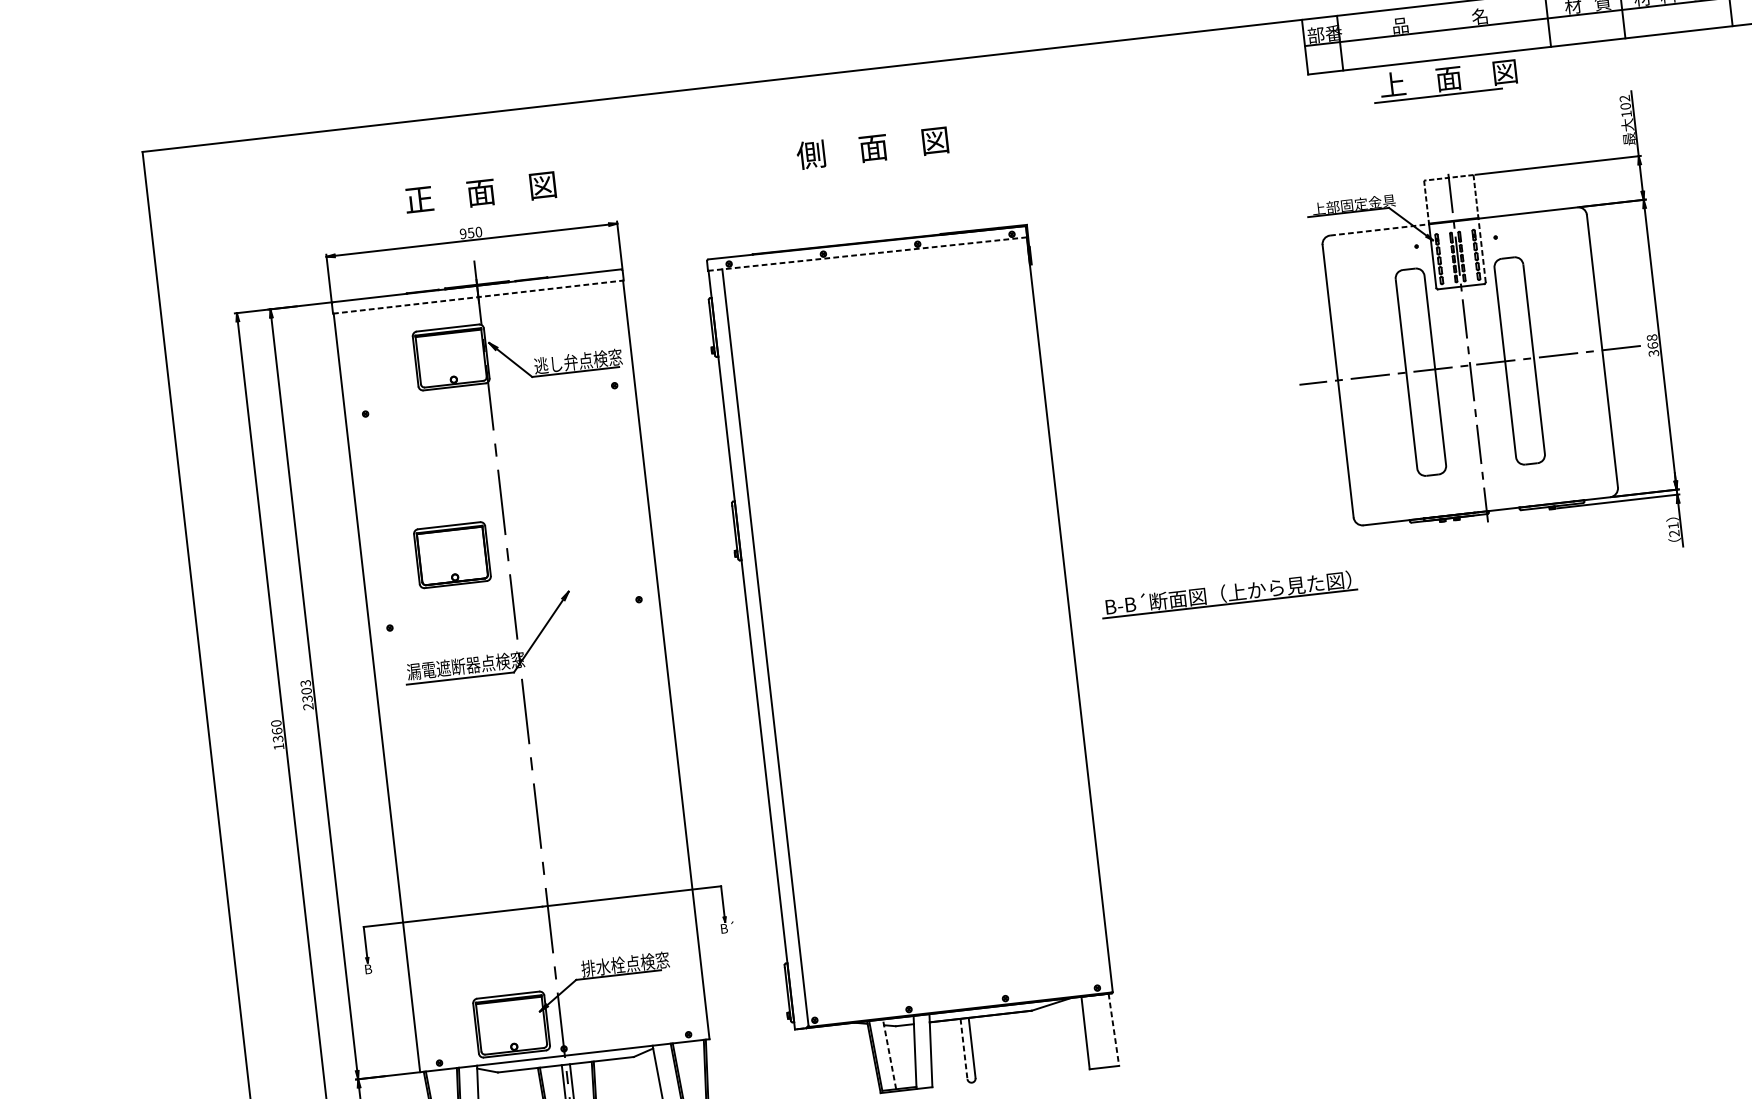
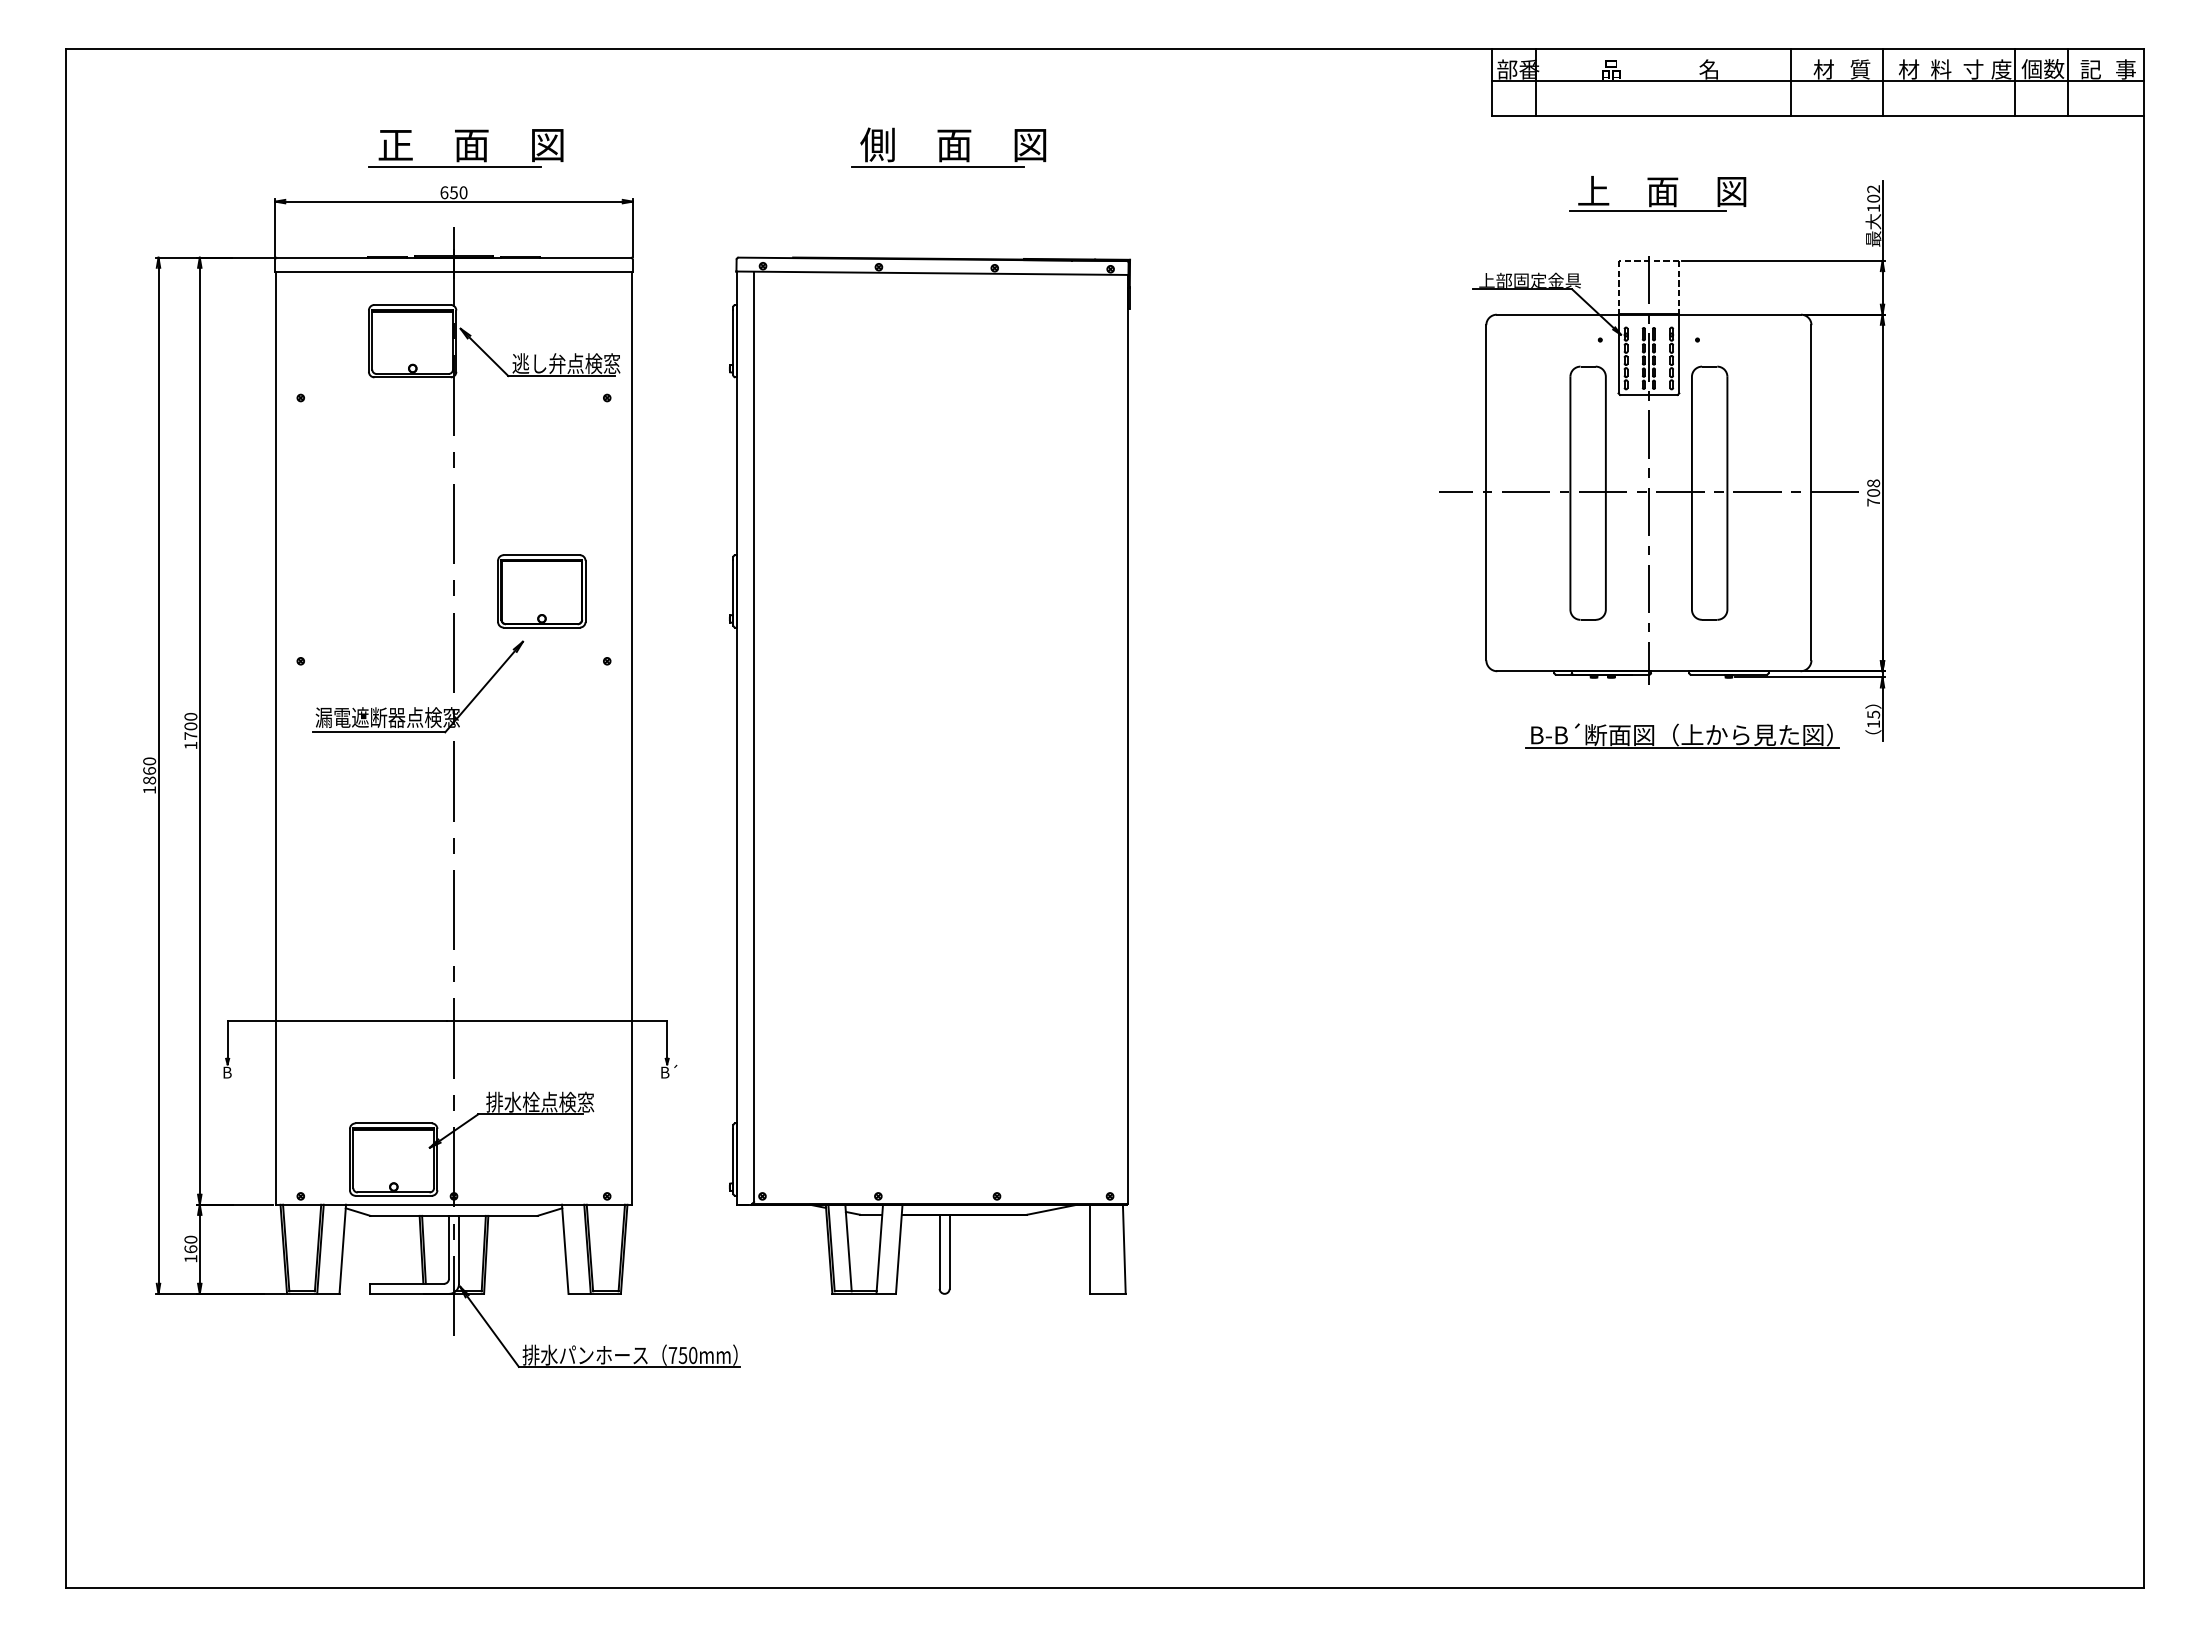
part: (1444, 80) -> (1657, 193), moved
line: (861, 166) -> (937, 166), added
line: (469, 211) -> (455, 166), added
line: (1379, 229) -> (1557, 314), dashed -> solid
text: (463, 233) -> (444, 192), 950 -> 650
line: (1482, 250) -> (1679, 353), dashed -> solid
line: (868, 254) -> (933, 273), dashed -> solid
line: (478, 296) -> (454, 271), dashed -> solid
text: (1653, 349) -> (1873, 497), 368 -> 708
text: (1673, 529) -> (1873, 719), 21 -> 15
part: (452, 555) -> (541, 591), moved
part: (1223, 596) -> (1675, 738), moved
text: (306, 694) -> (190, 730), 2303 -> 1700
text: (278, 739) -> (149, 780), 1360 -> 1860
line: (1114, 1029) -> (1124, 1249), dashed -> solid
line: (963, 1049) -> (939, 1252), dashed -> solid
line: (889, 1053) -> (848, 1247), dashed -> solid

